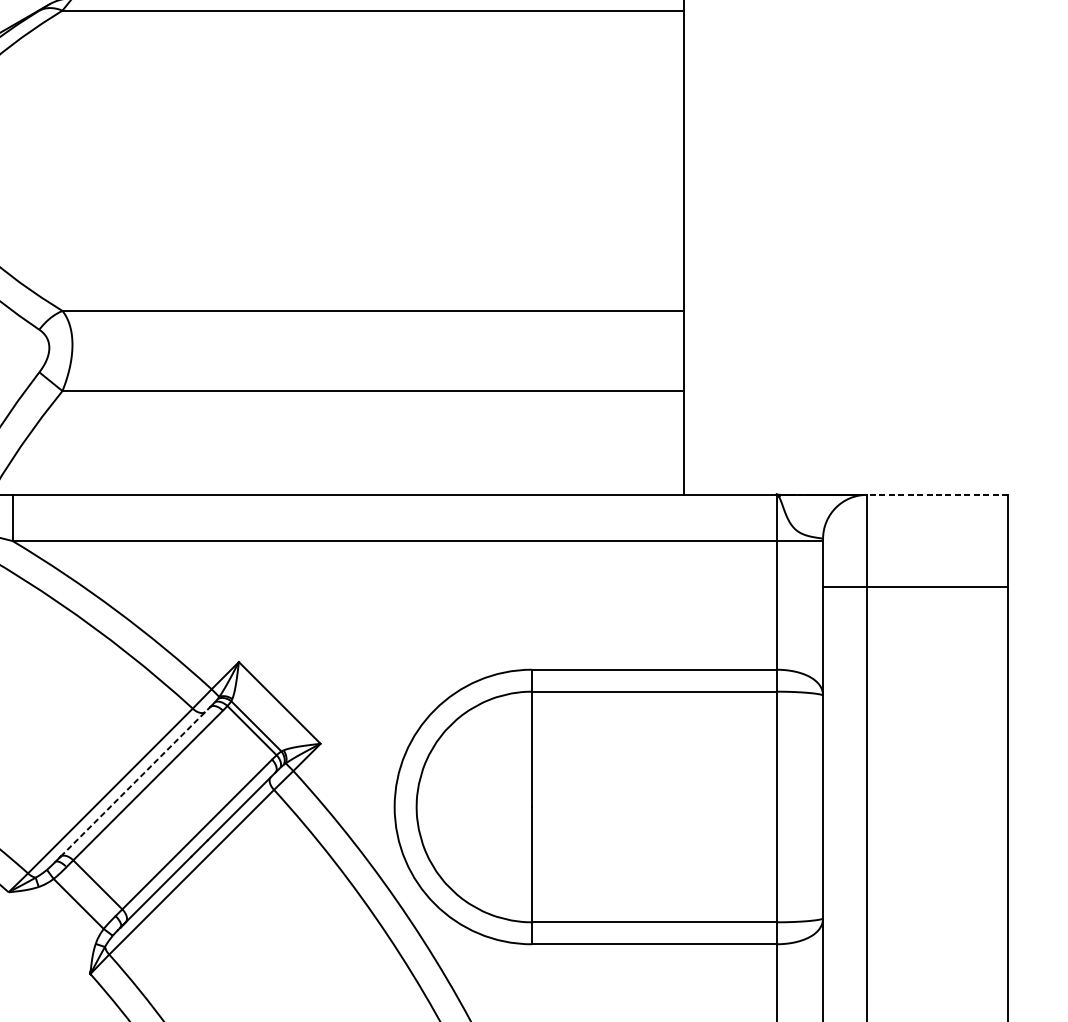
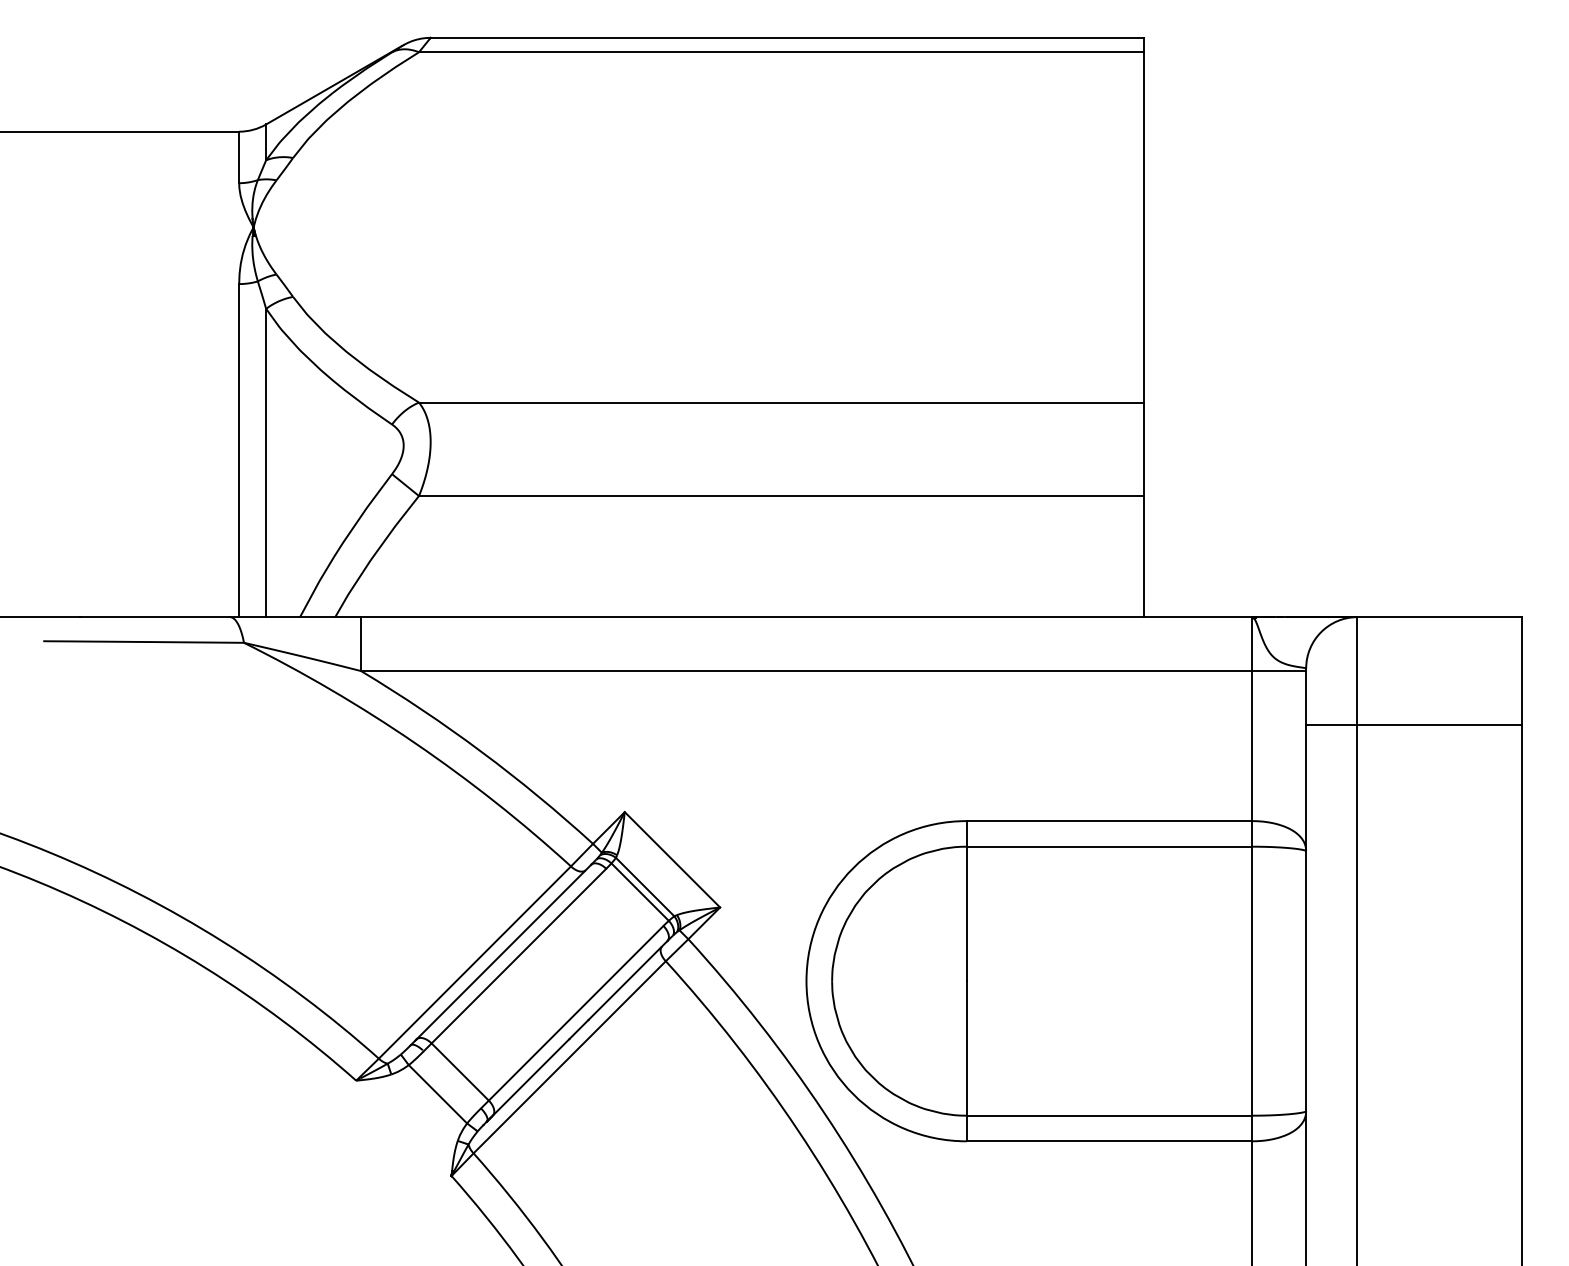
line: (937, 495) -> (1439, 617), dashed -> solid
line: (135, 781) -> (504, 951), dashed -> solid

